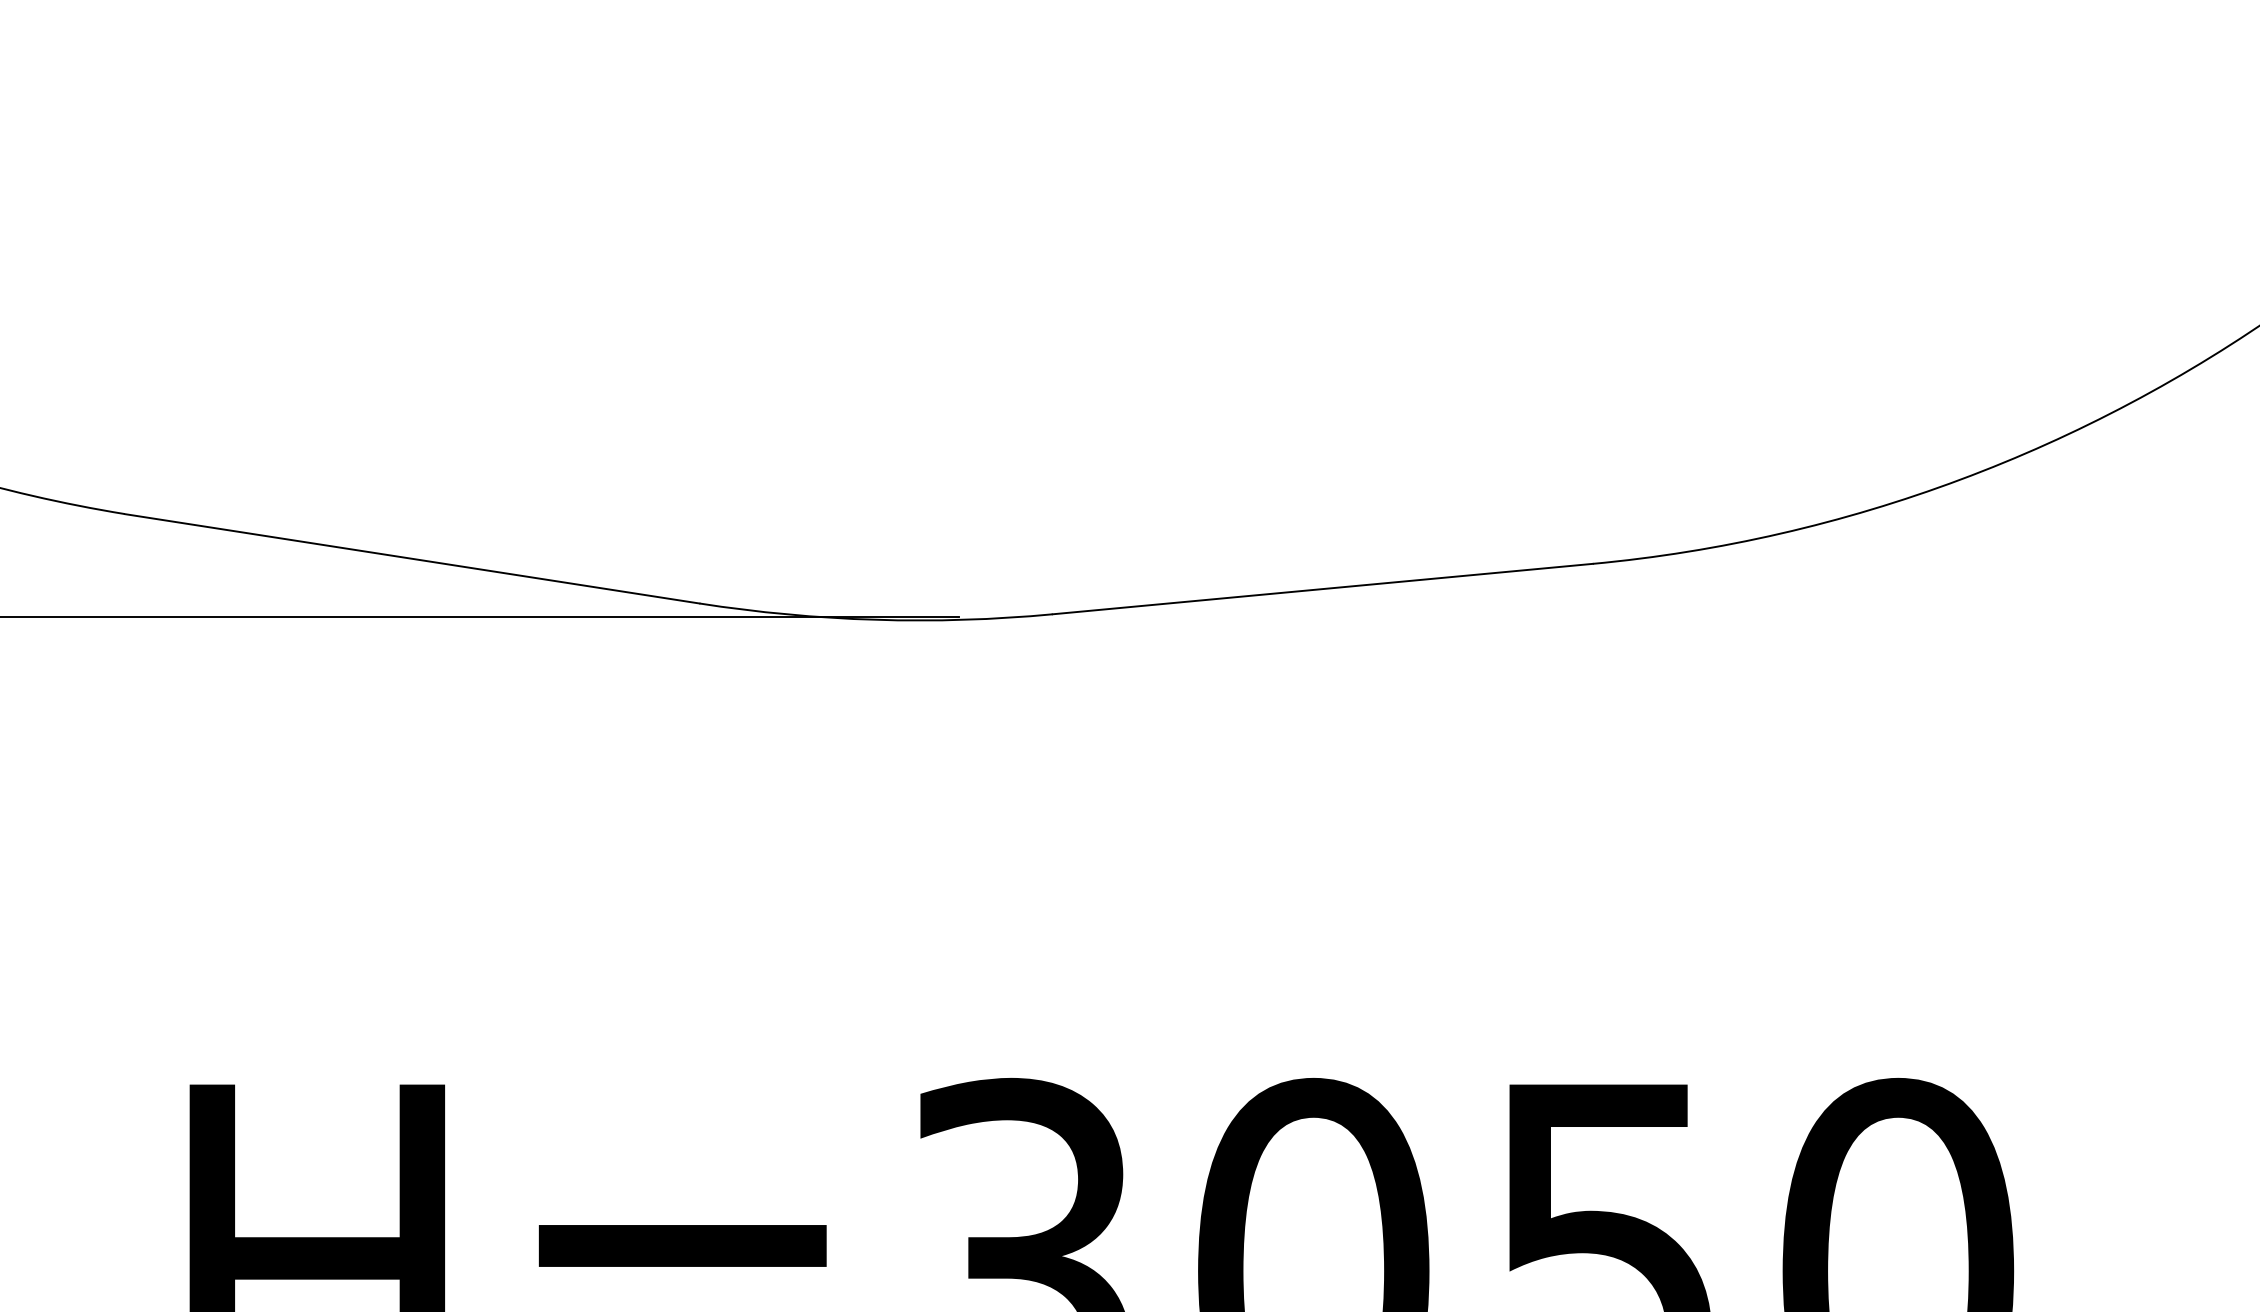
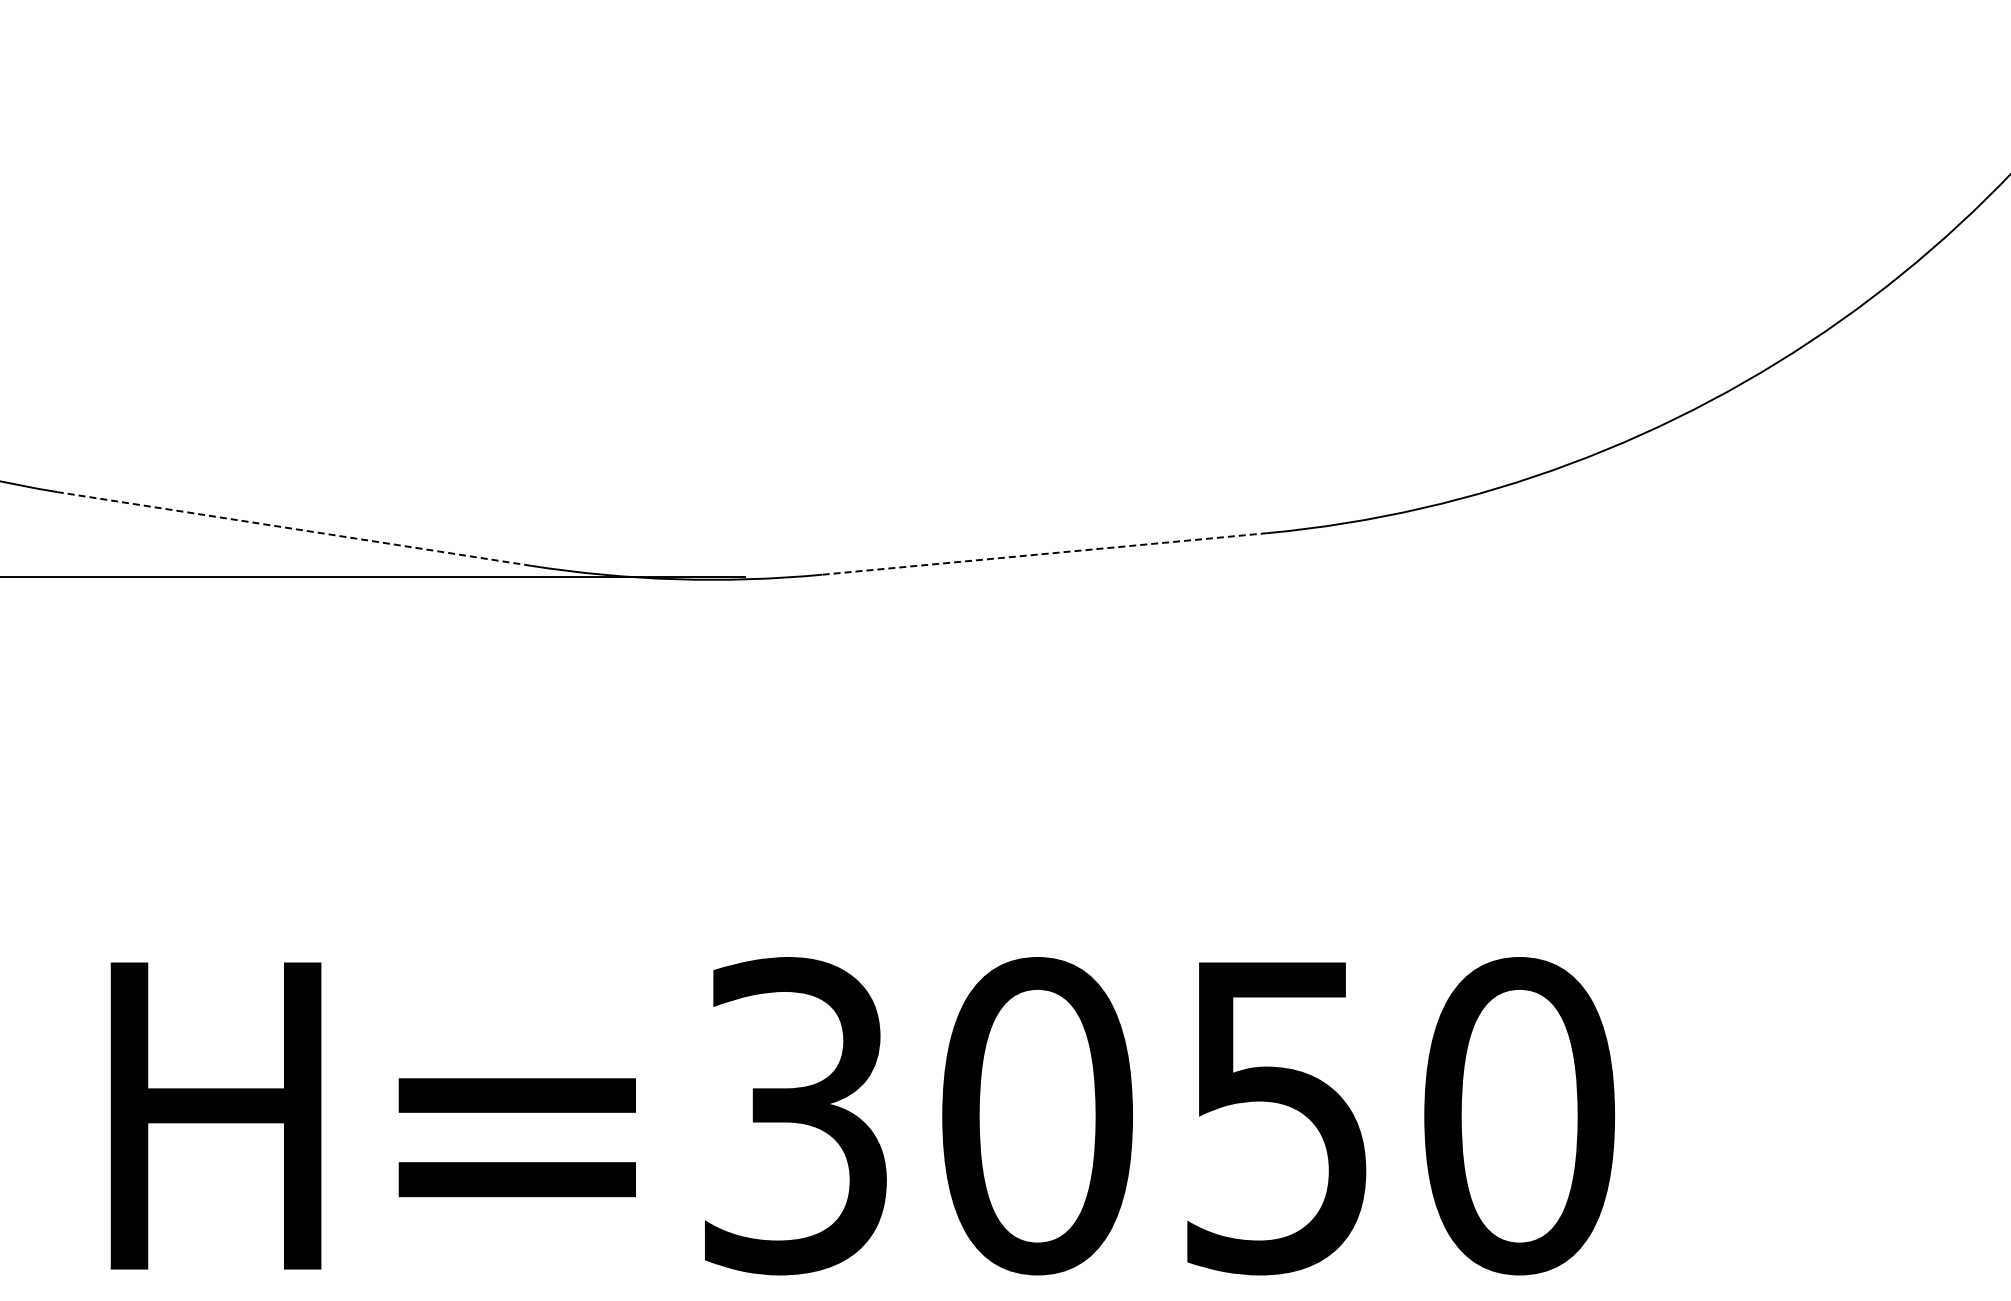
line: (412, 558) -> (294, 528), solid -> dashed
line: (1323, 588) -> (1045, 553), solid -> dashed

